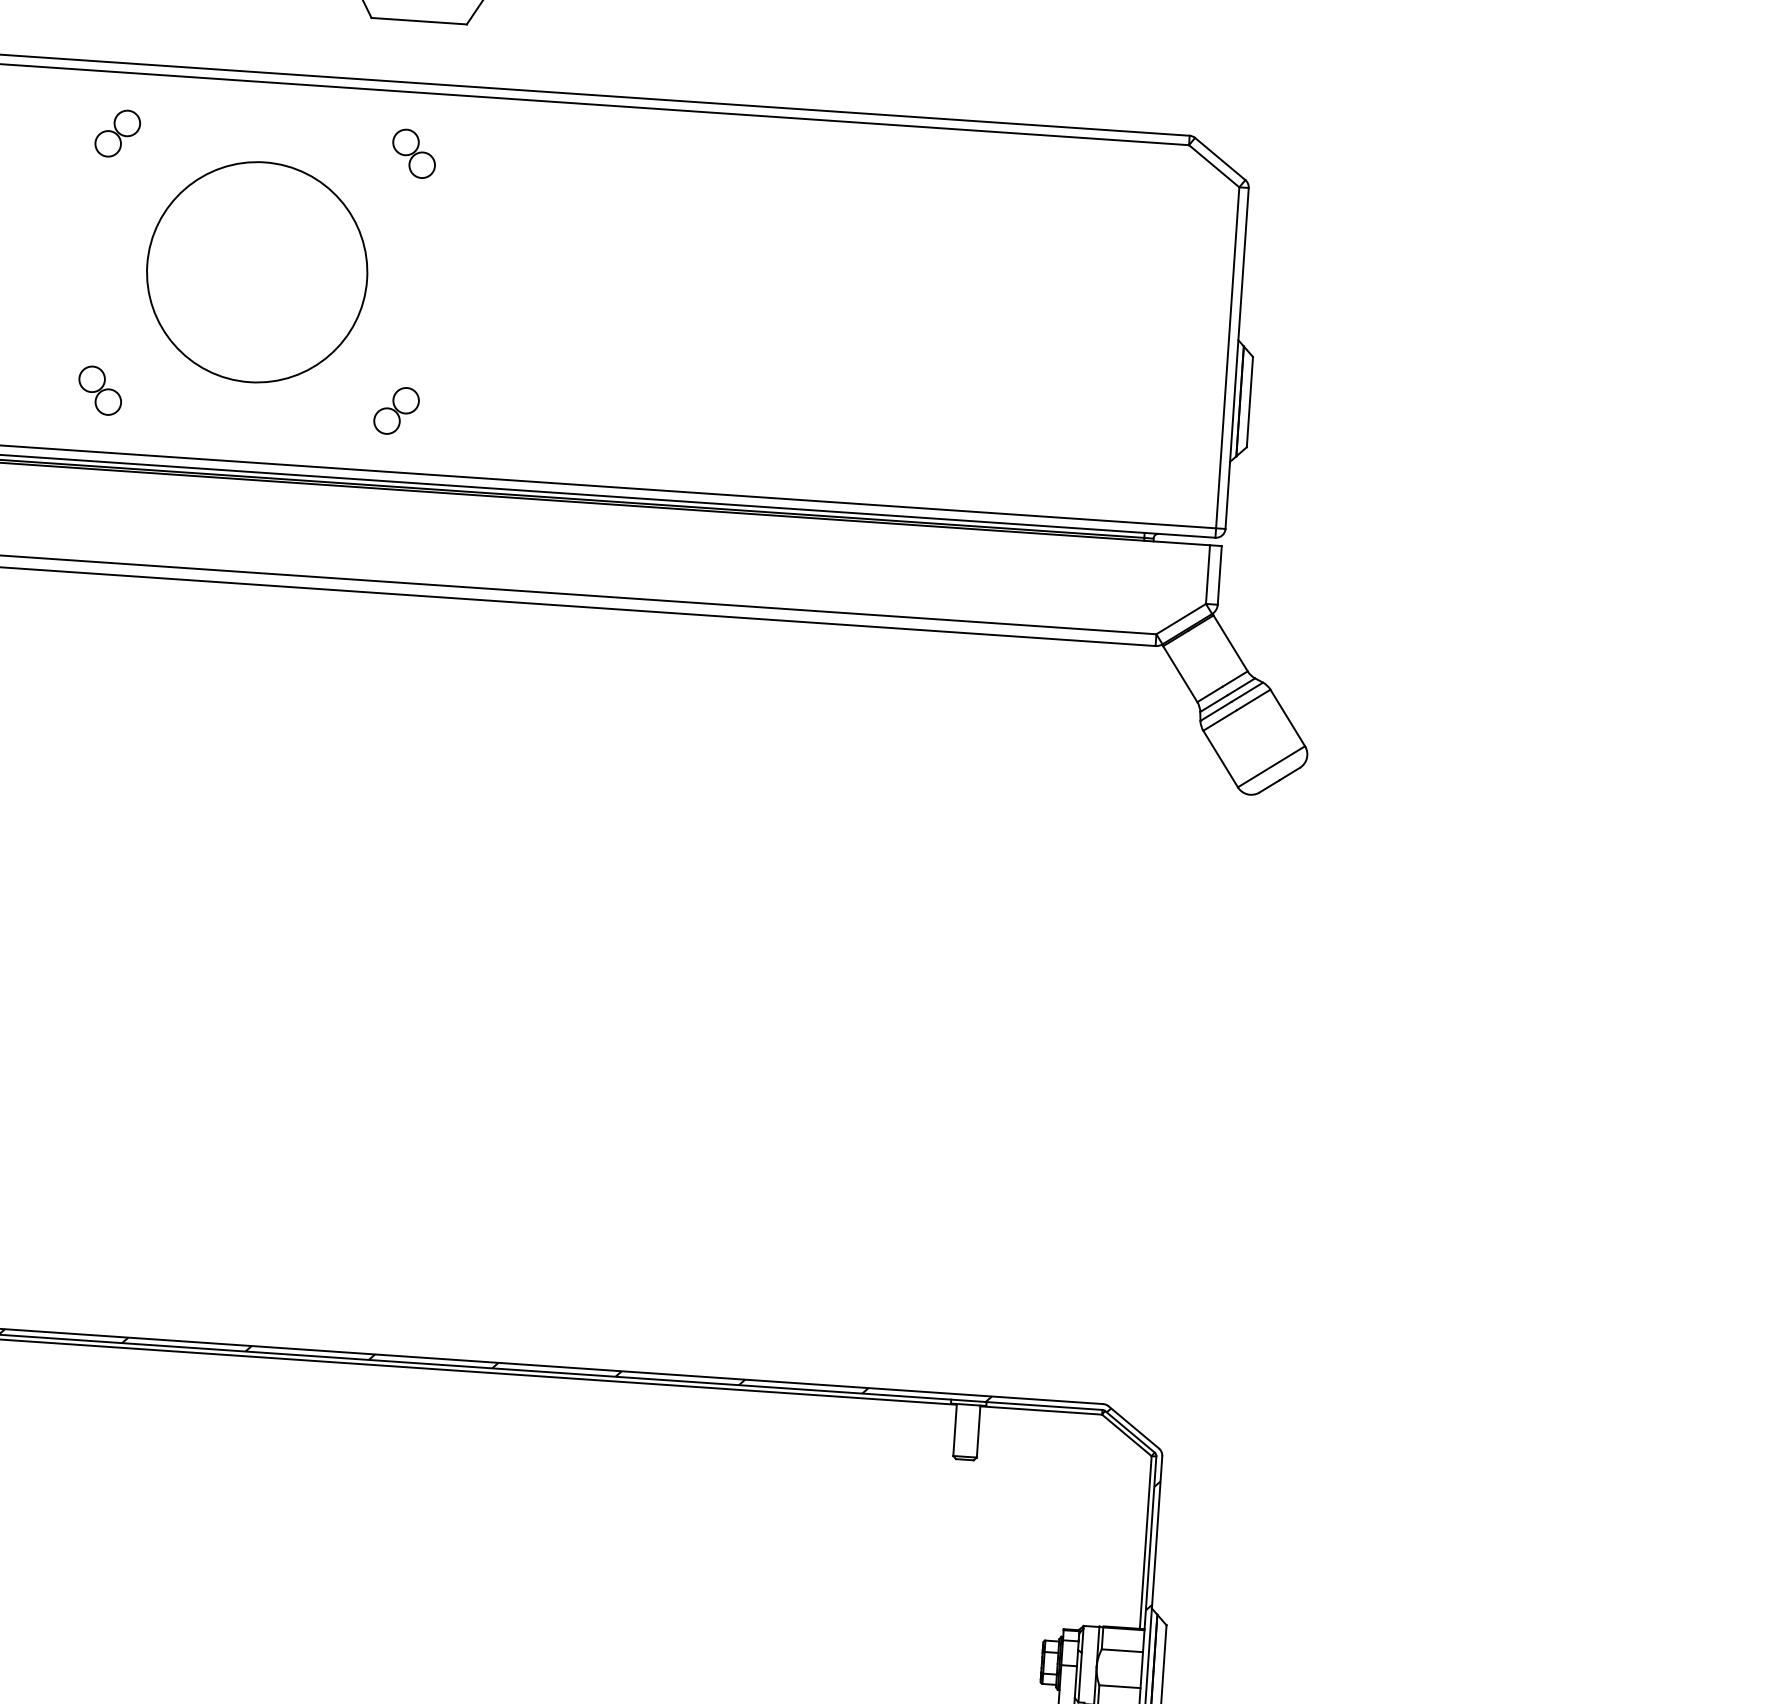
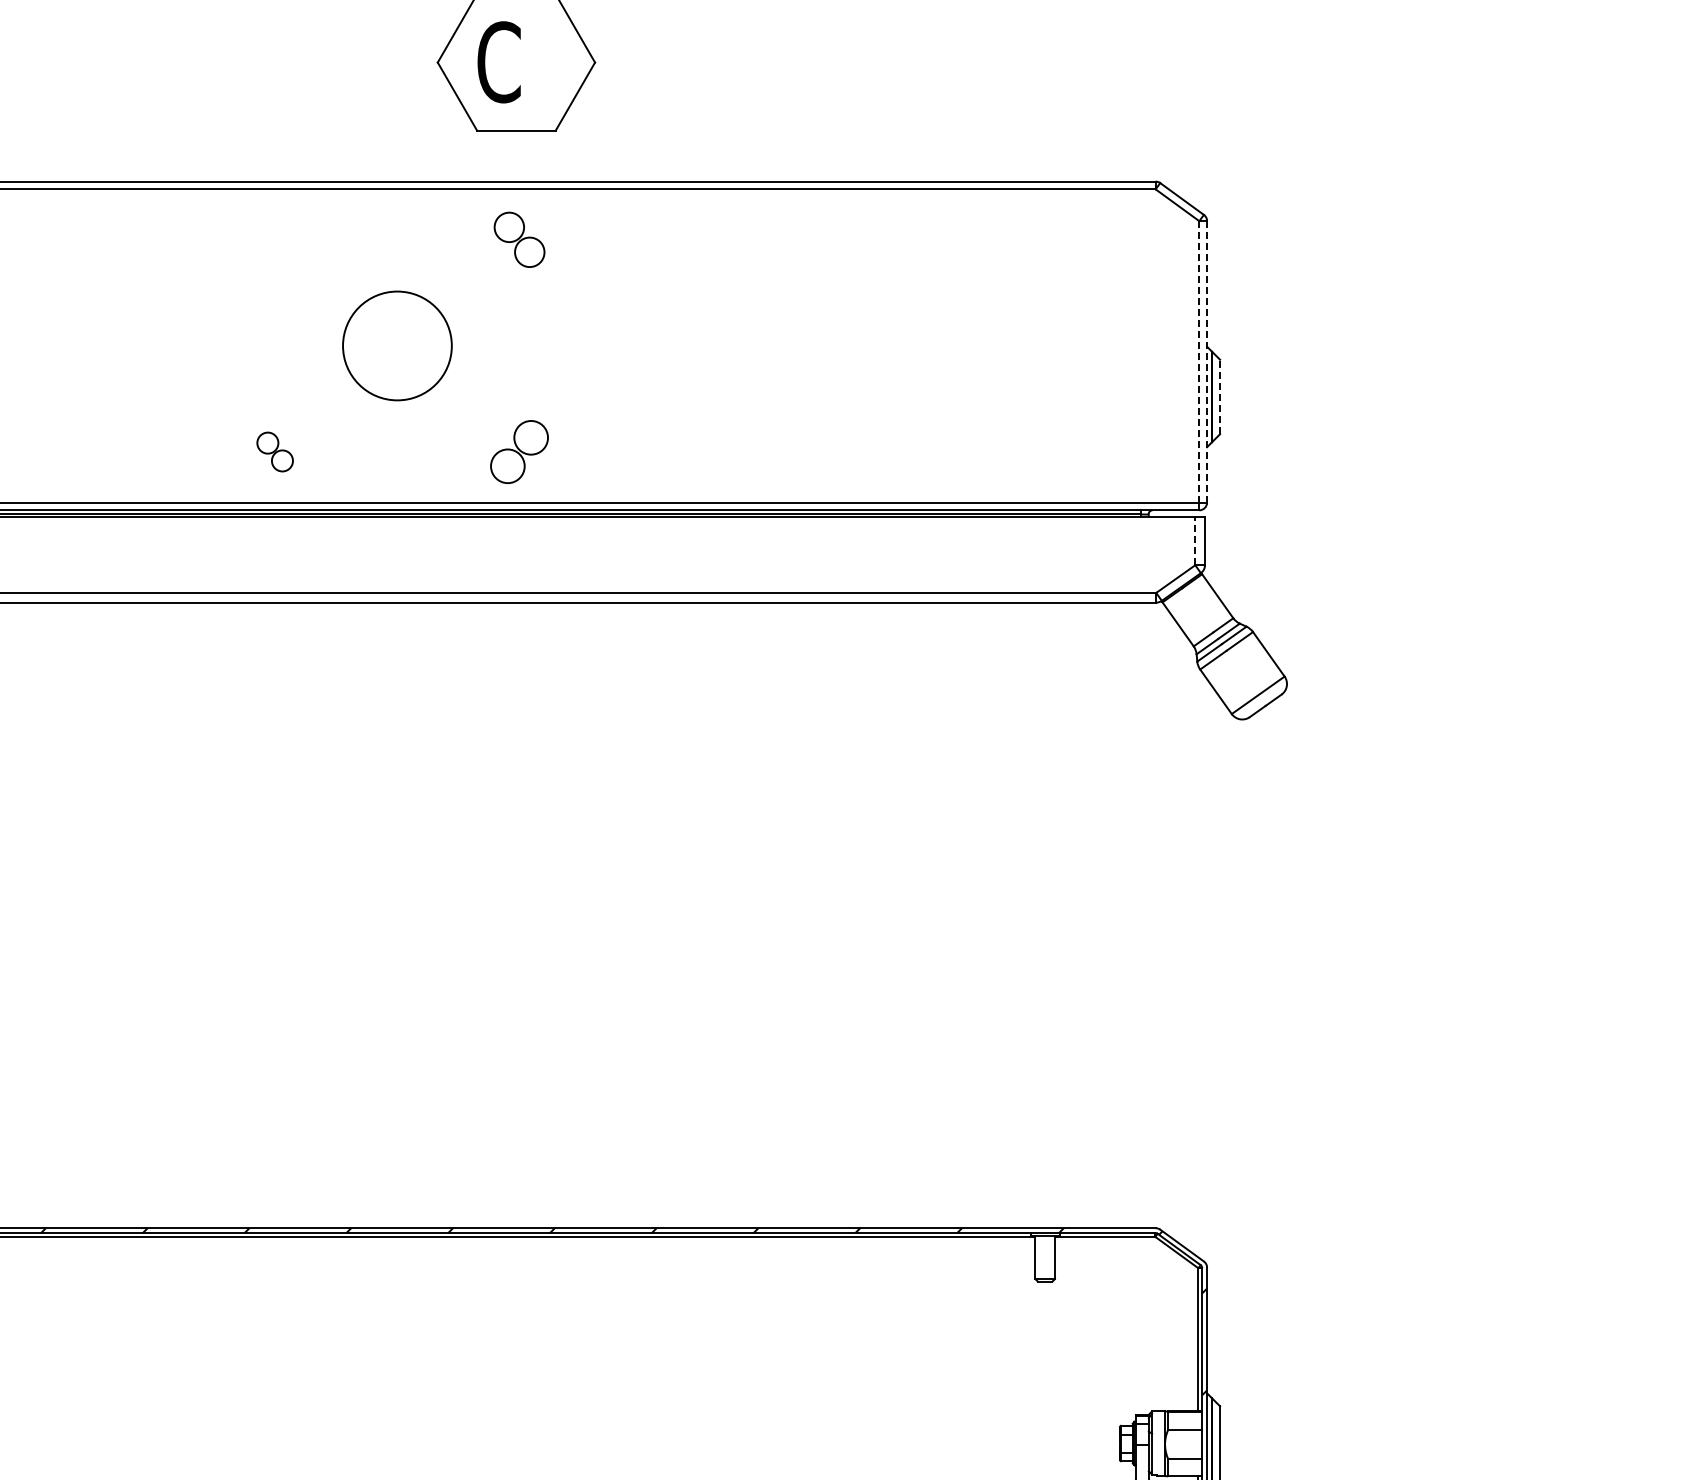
part: (117, 133) -> (274, 239), removed
part: (413, 153) -> (519, 239), size x1.4
circle: (257, 271) -> (397, 345), size x0.6
line: (1227, 357) -> (1199, 361), solid -> dashed
line: (1237, 358) -> (1207, 361), solid -> dashed
line: (1250, 401) -> (1220, 396), solid -> dashed
part: (396, 410) -> (519, 451), size x1.6
line: (1208, 573) -> (1195, 540), solid -> dashed

